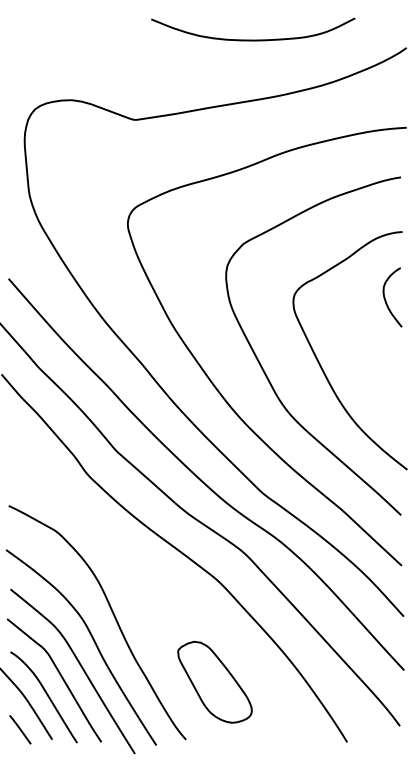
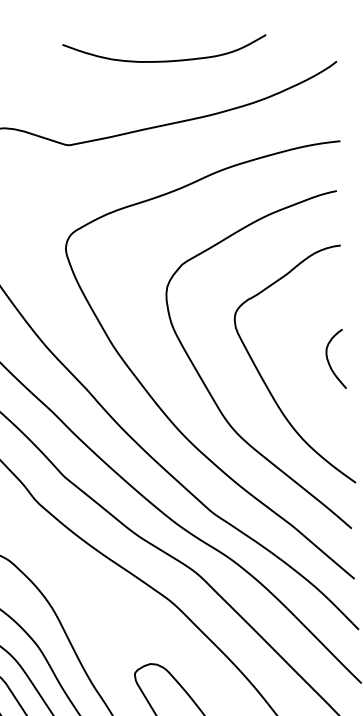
curve: (253, 39) -> (165, 60), moved
curve: (386, 300) -> (329, 362), moved

